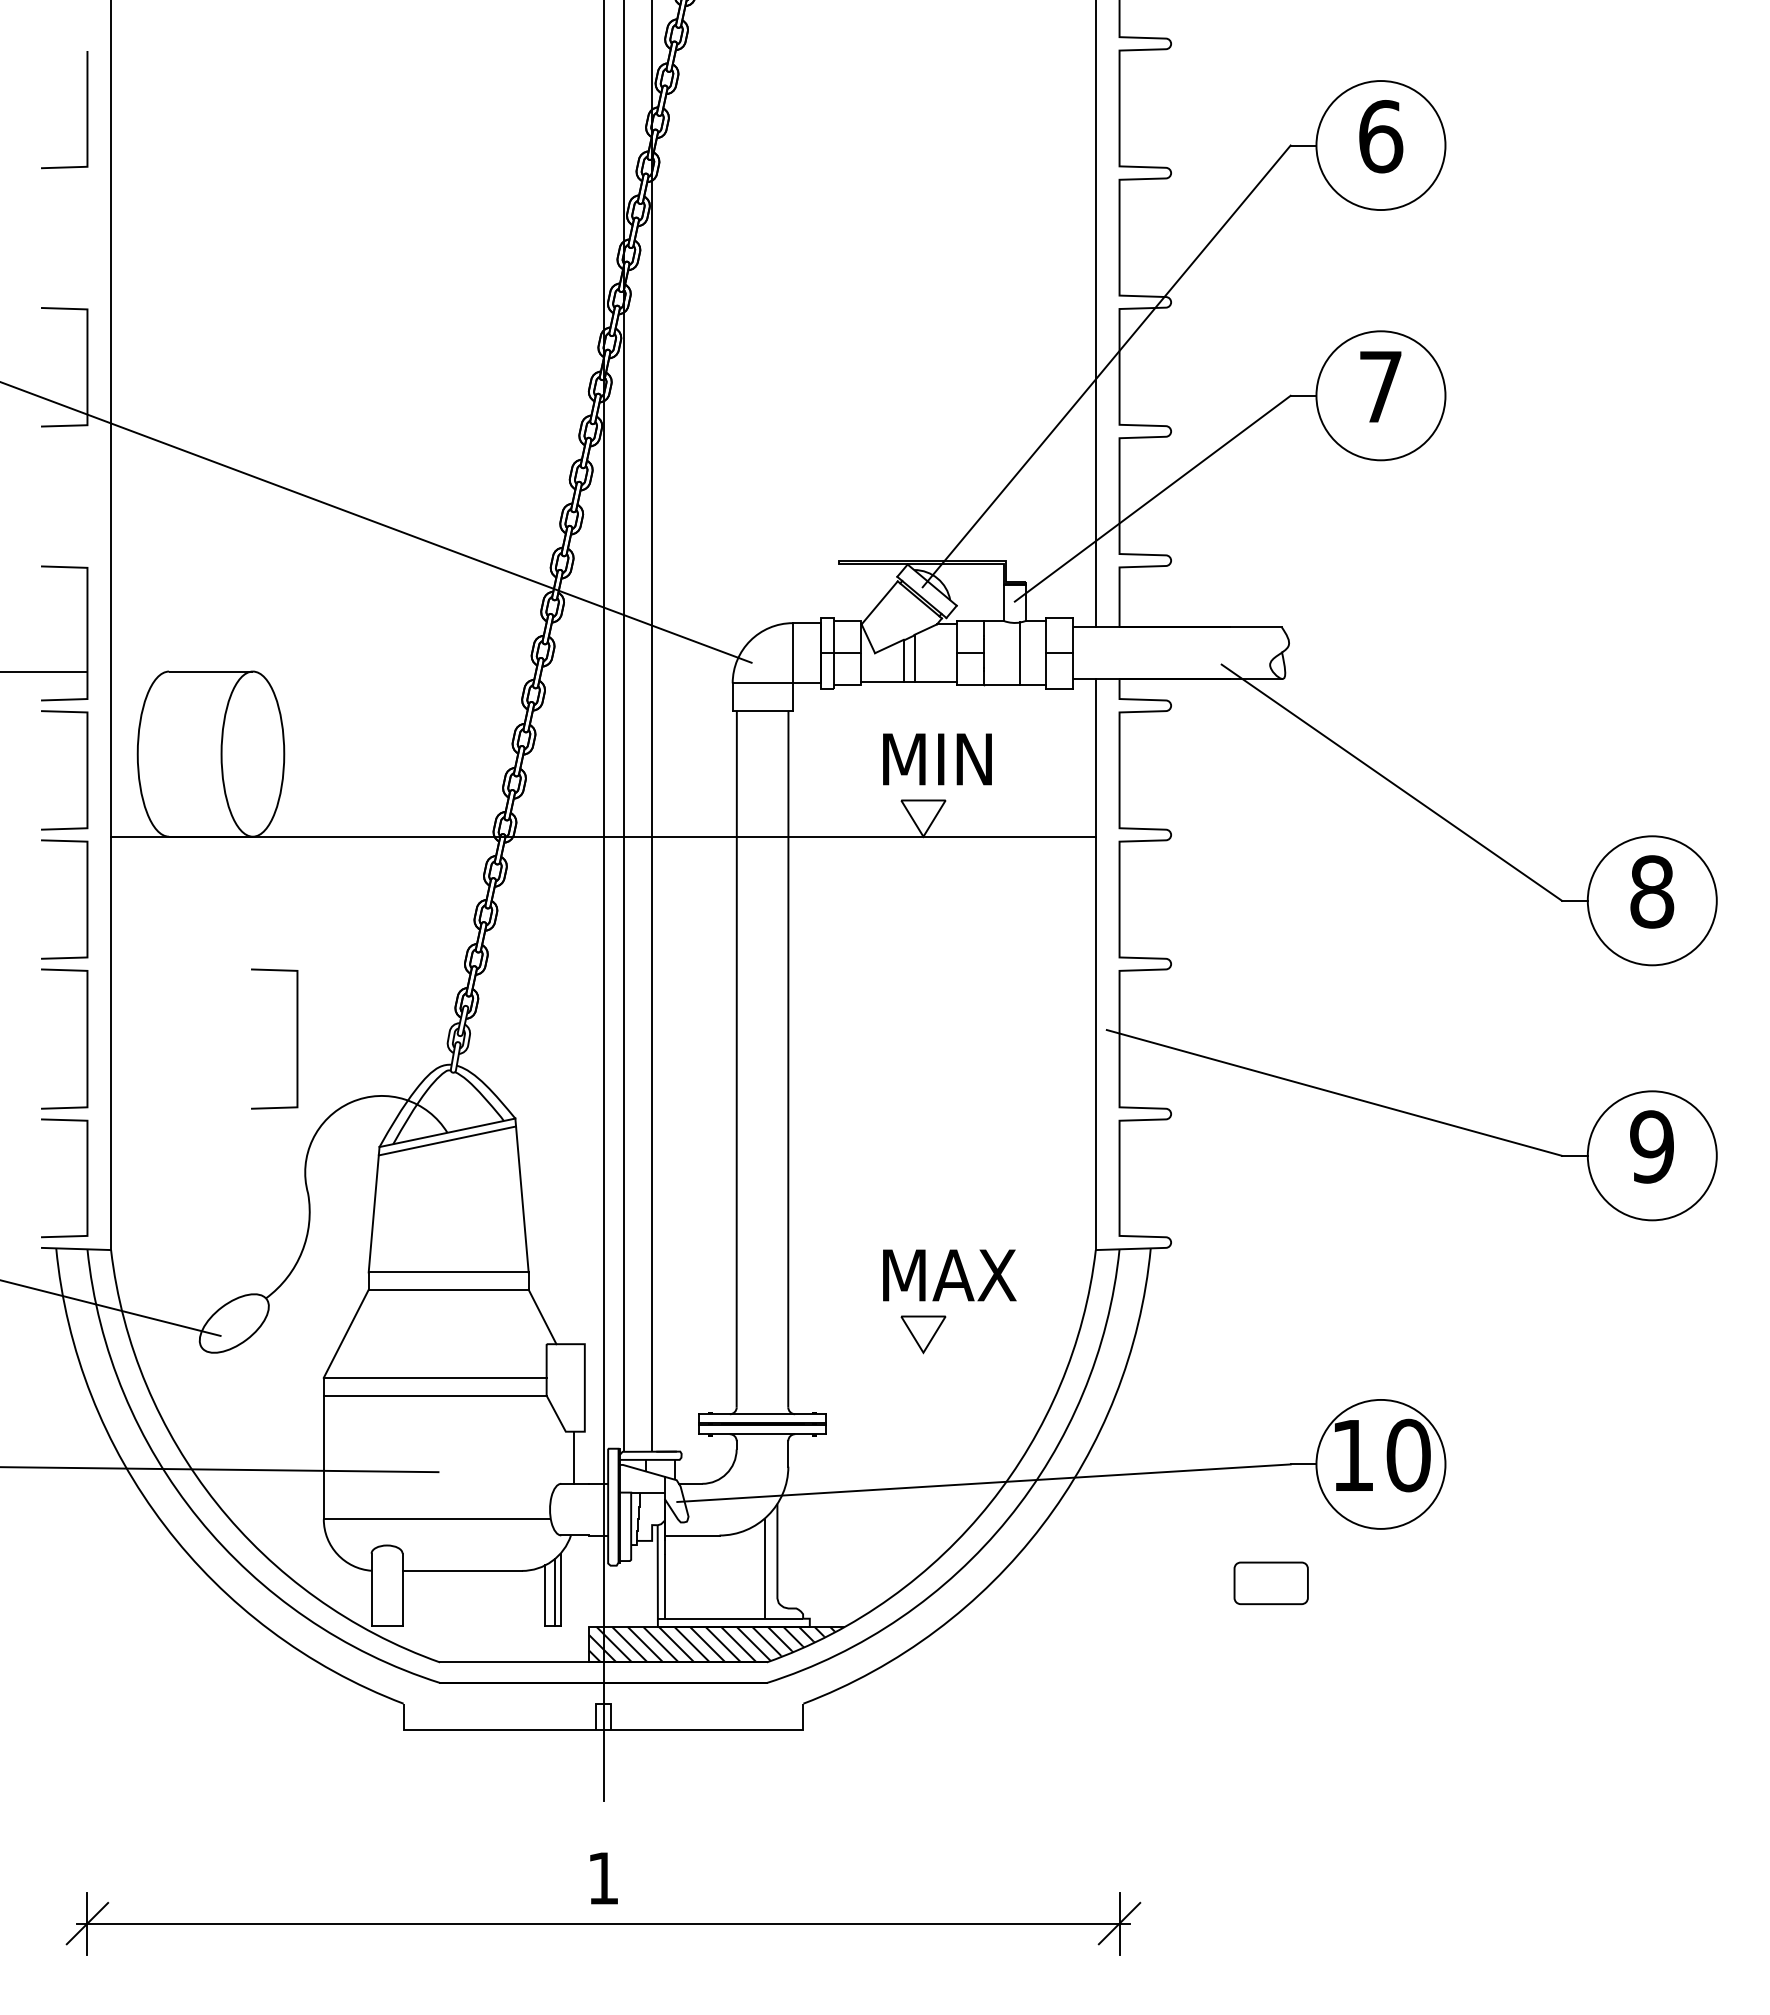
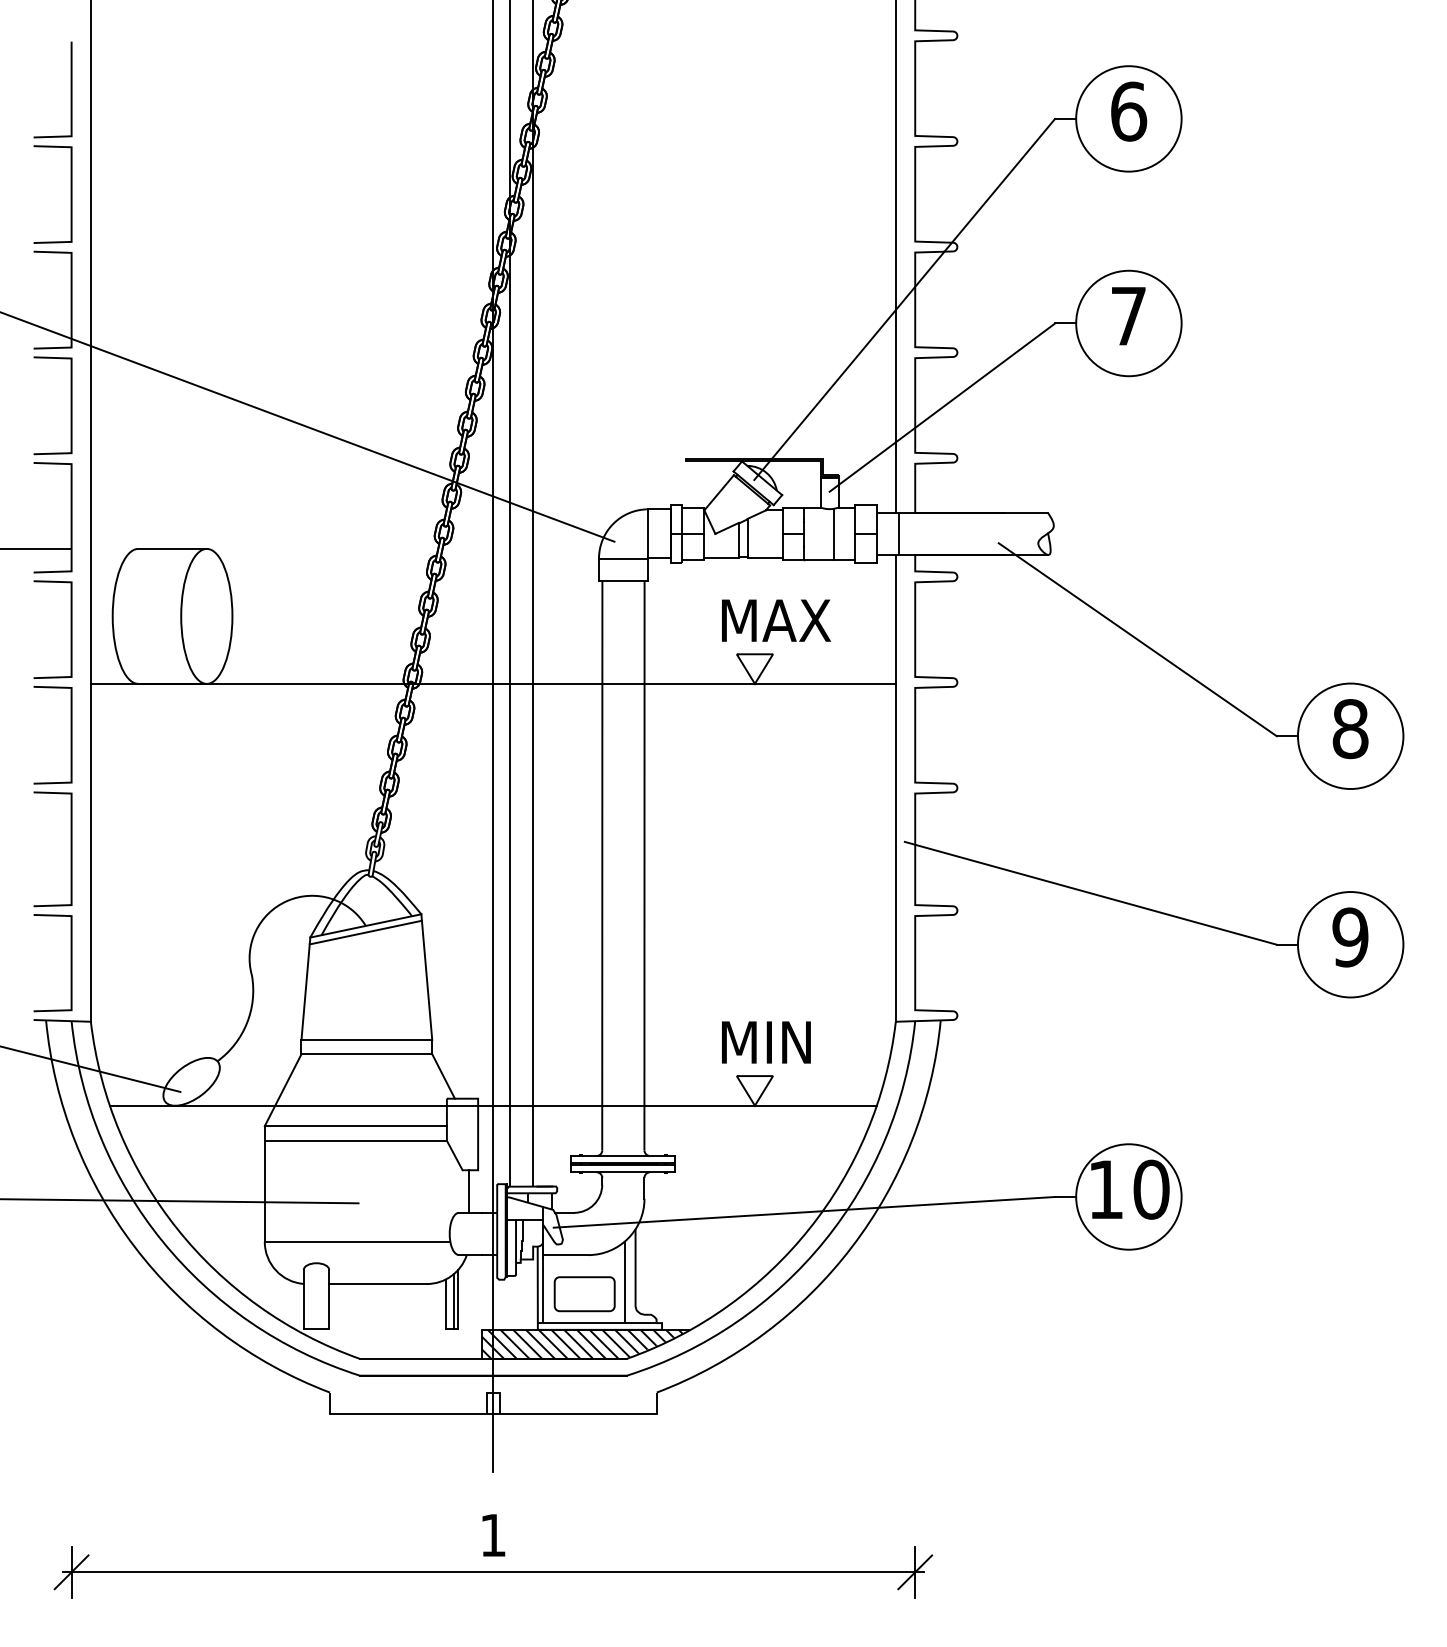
line: (86, 238) -> (70, 194), added
line: (86, 496) -> (70, 405), added
line: (1099, 653) -> (898, 534), added
text: (974, 759) -> (796, 620), MIN -> MAX
line: (296, 1038) -> (242, 848), removed
text: (974, 1275) -> (796, 1042), MAX -> MIN
line: (603, 1352) -> (493, 1105), added
part: (1270, 1583) -> (584, 1294), moved

